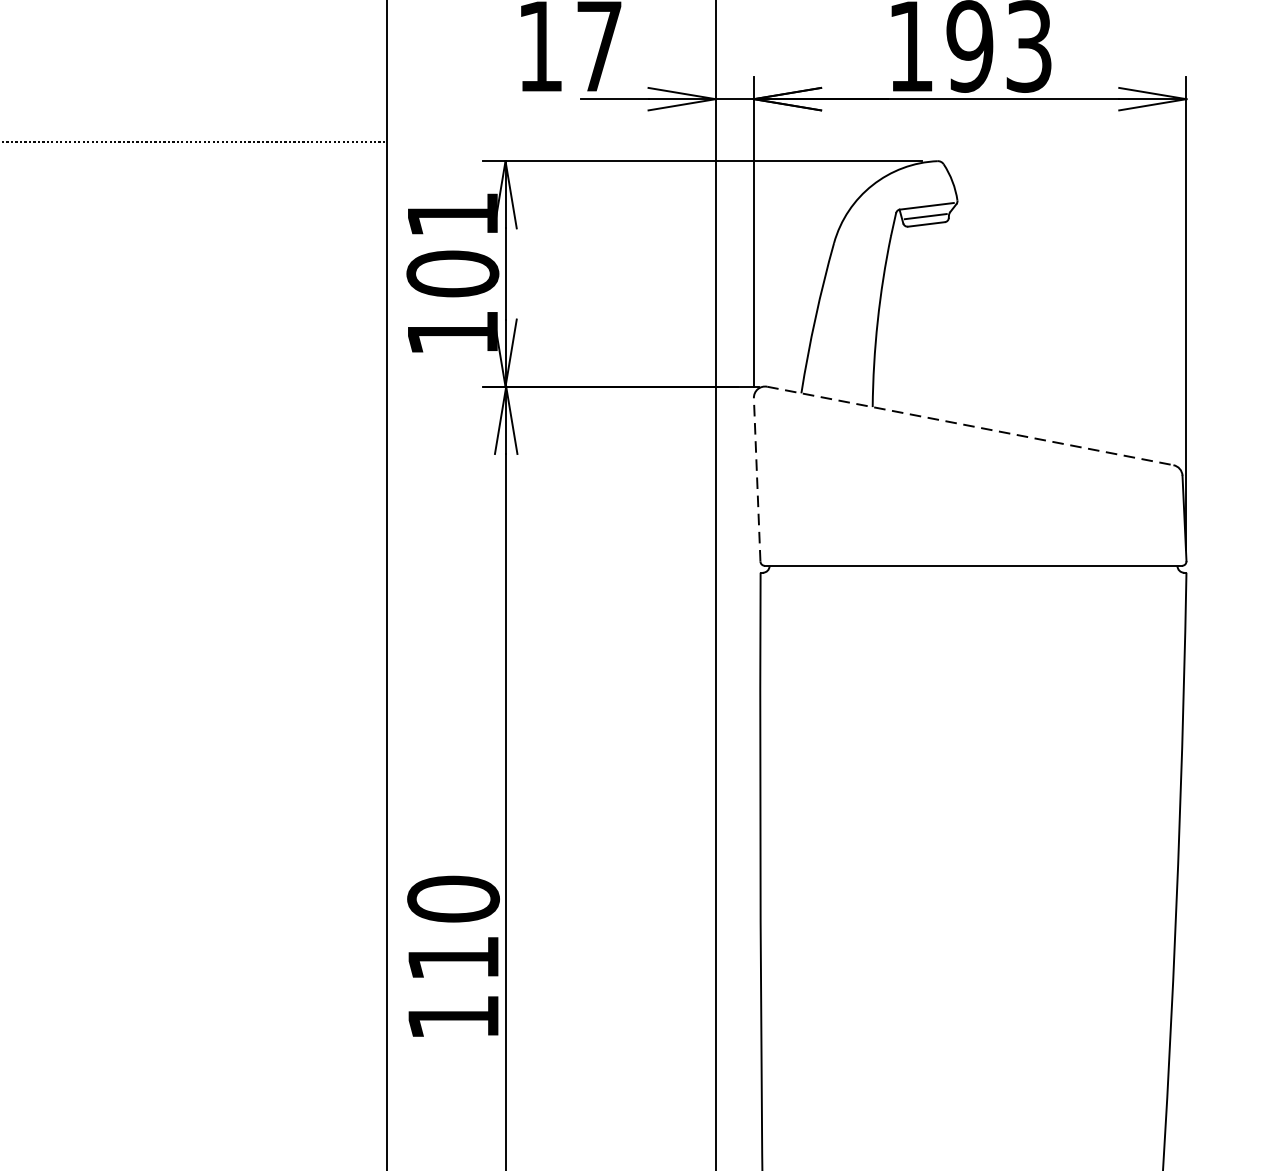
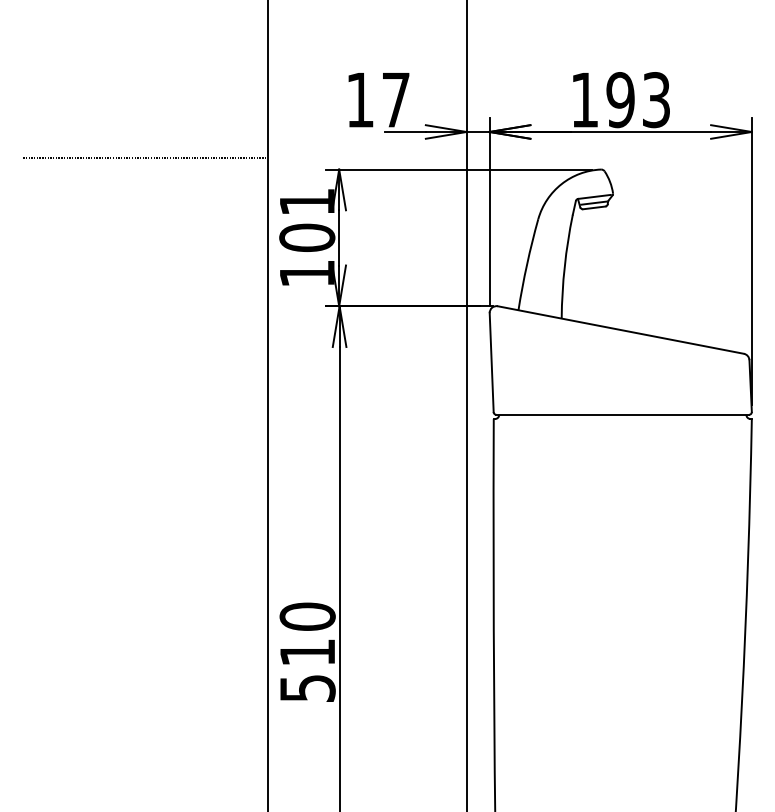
line: (971, 426) -> (621, 330), dashed -> solid
line: (756, 479) -> (491, 362), dashed -> solid
text: (453, 1017) -> (307, 688), 110 -> 510

